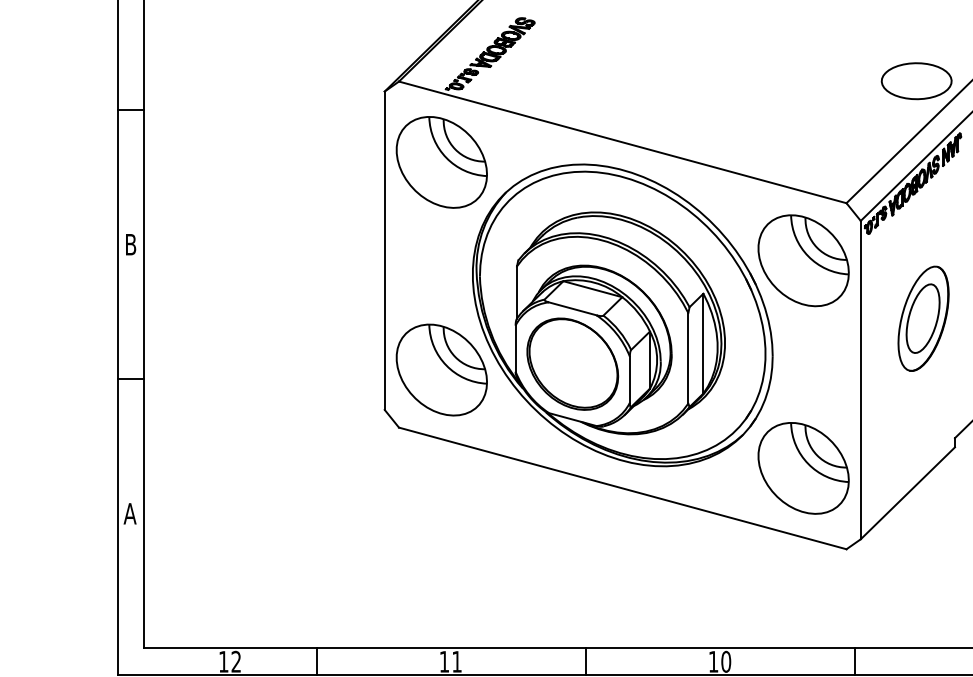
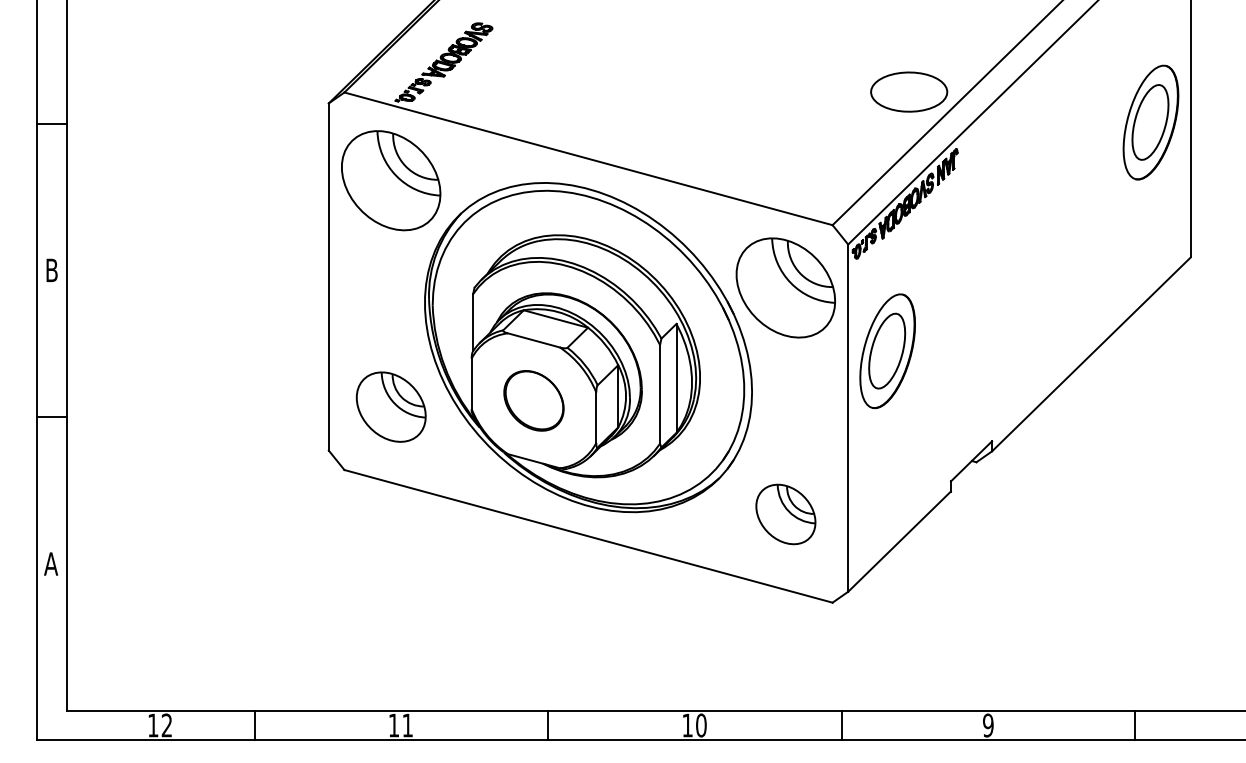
part: (923, 319) -> (887, 351), moved
part: (572, 363) -> (533, 400), size x0.6
part: (442, 369) -> (391, 406), size x0.7
part: (803, 468) -> (785, 514), size x0.6

